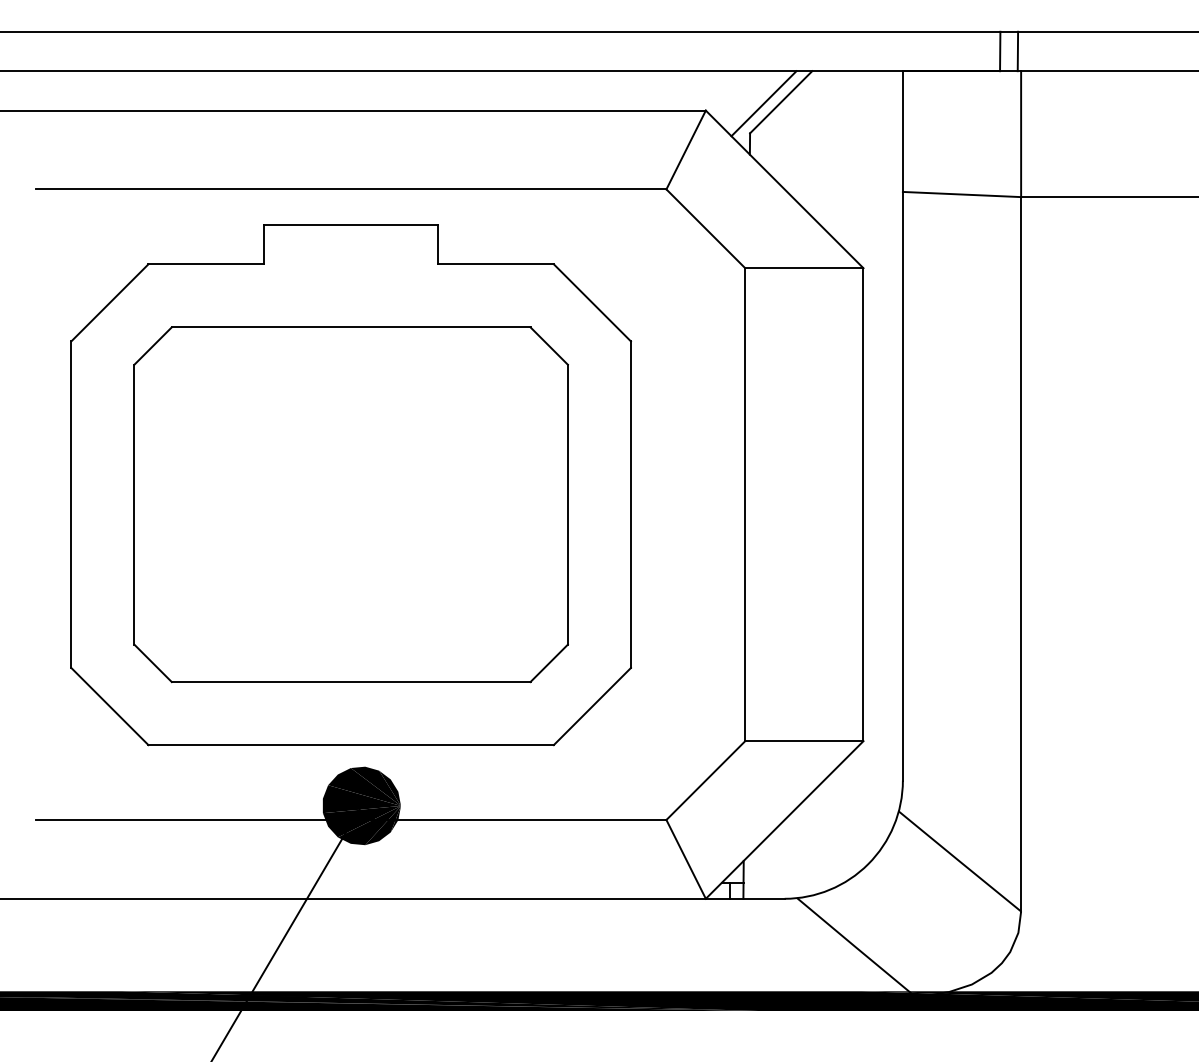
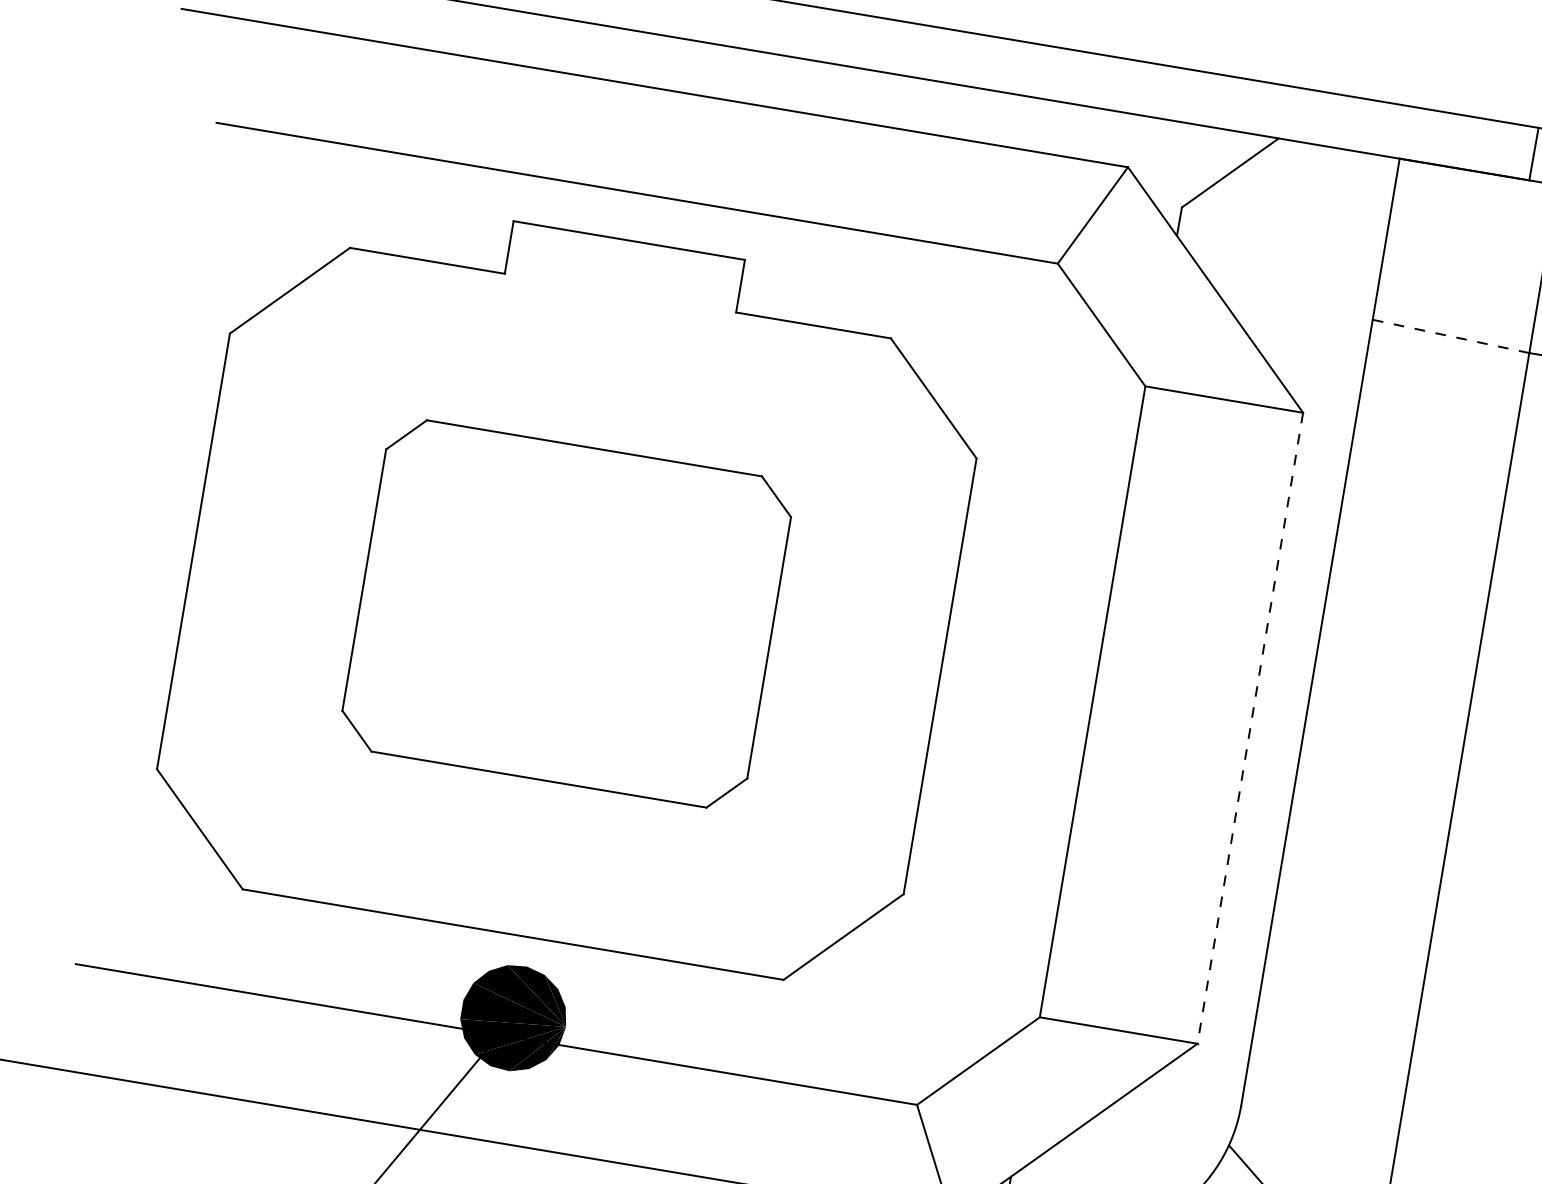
line: (763, 103) -> (1206, 170), removed
line: (961, 194) -> (1450, 336), solid -> dashed
part: (350, 504) -> (565, 613), size x0.7
line: (863, 505) -> (1250, 729), solid -> dashed

